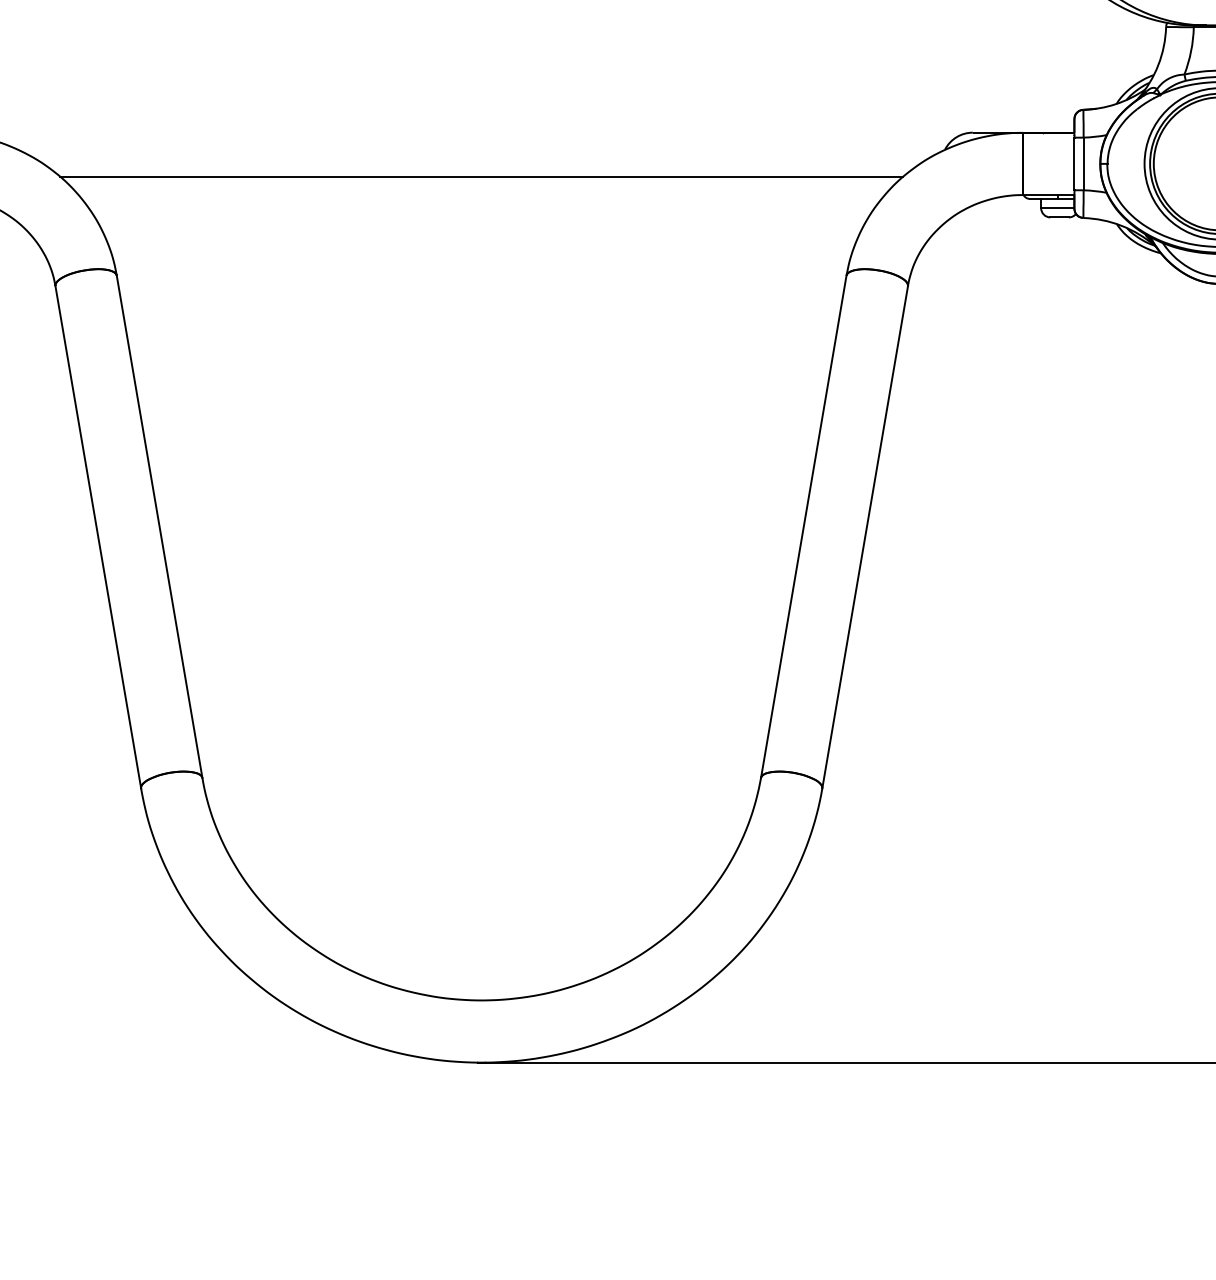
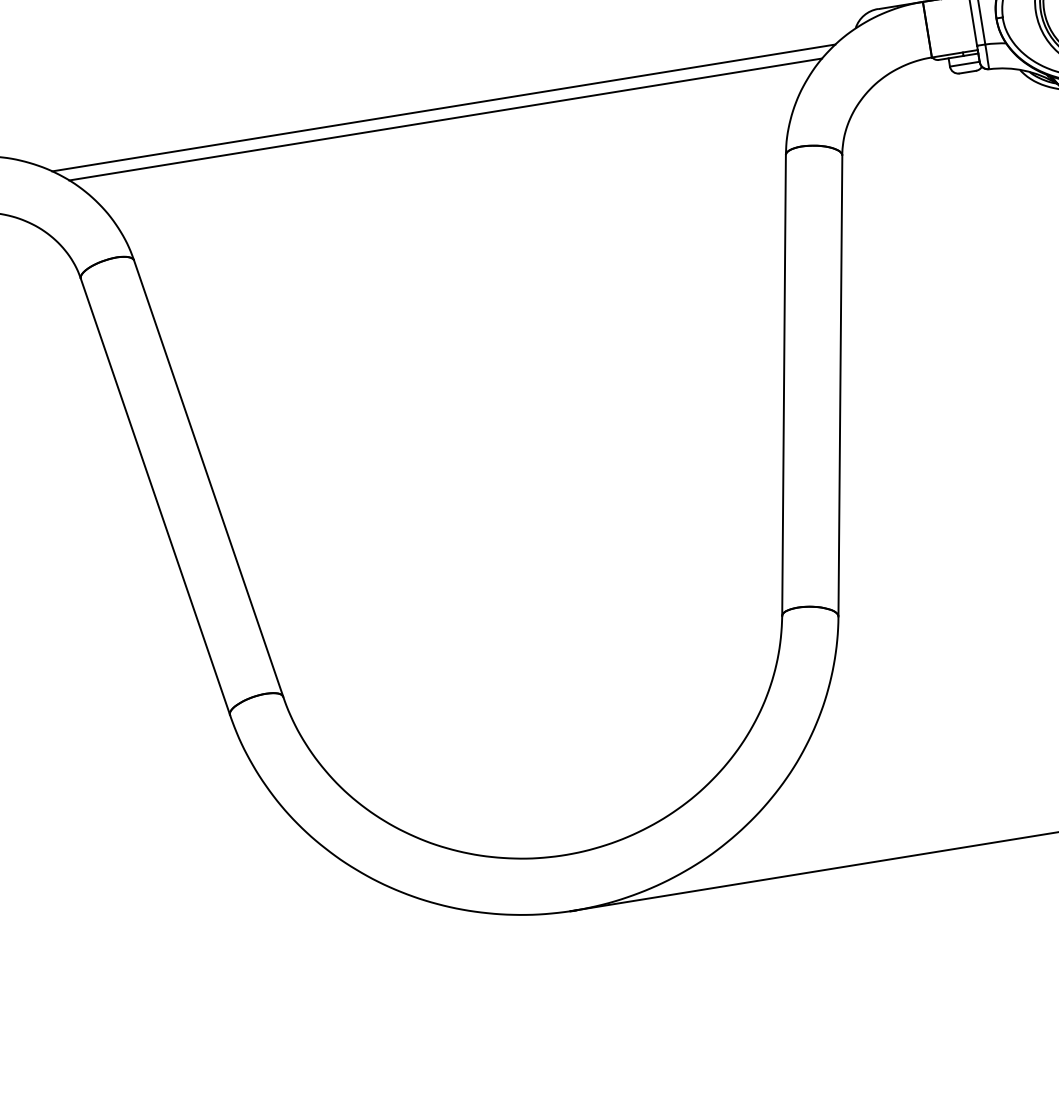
line: (481, 163) -> (443, 107), added

